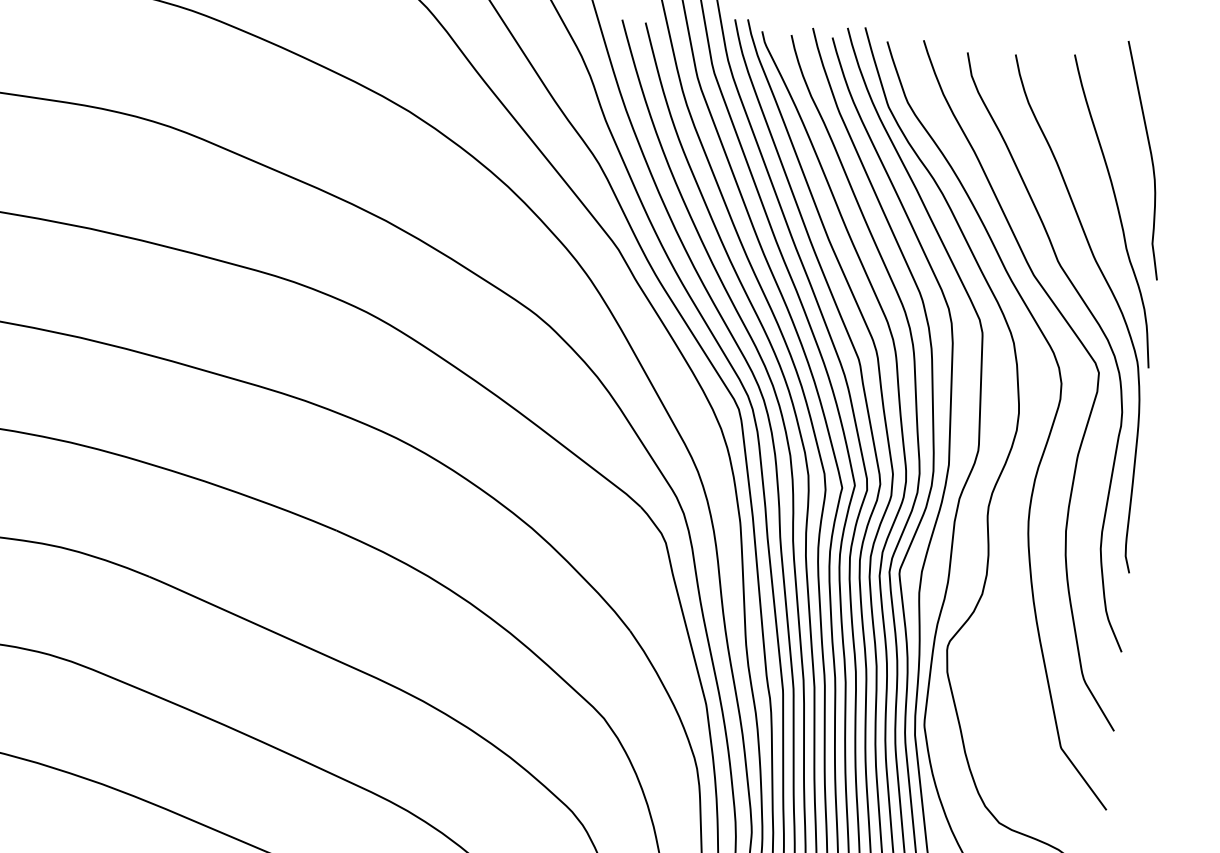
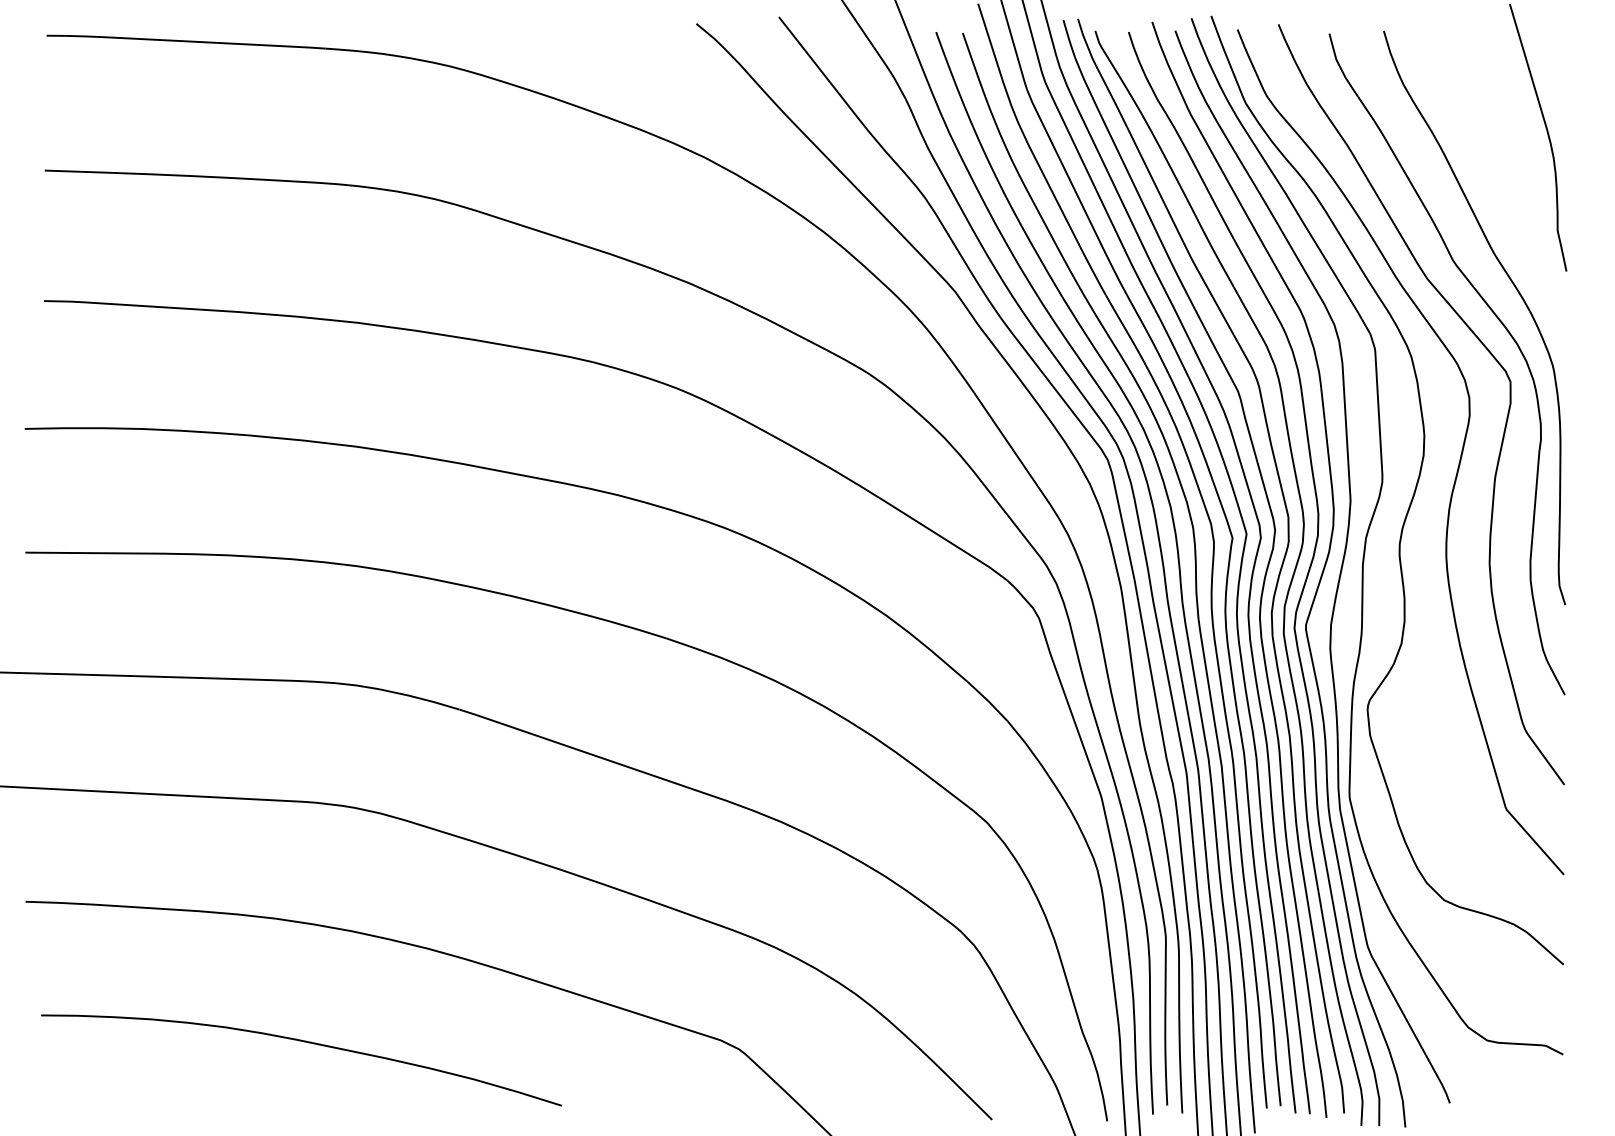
curve: (1117, 209) -> (1514, 195), removed

